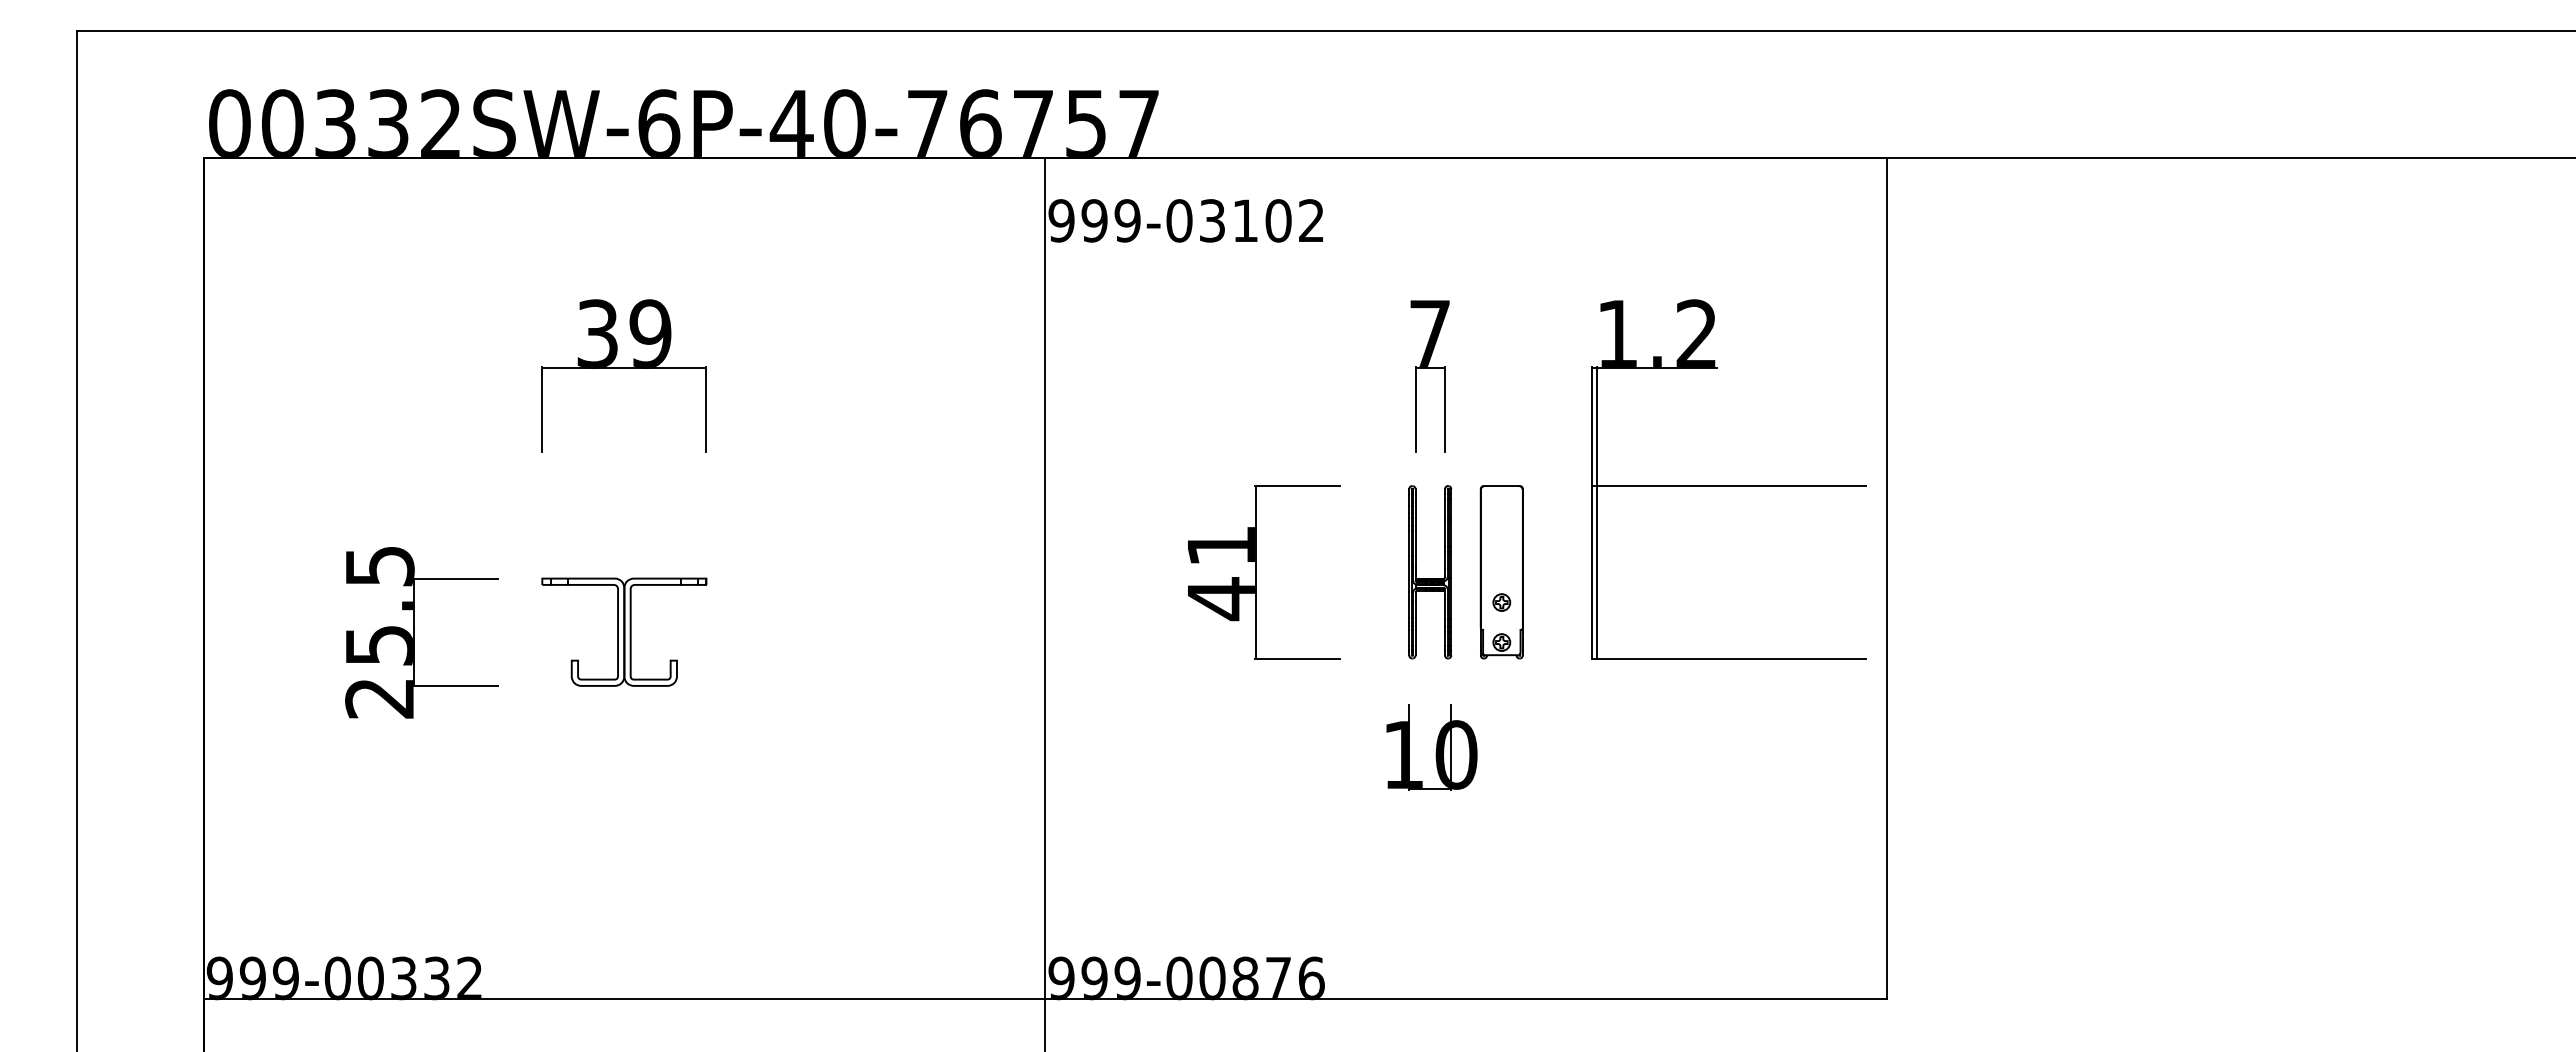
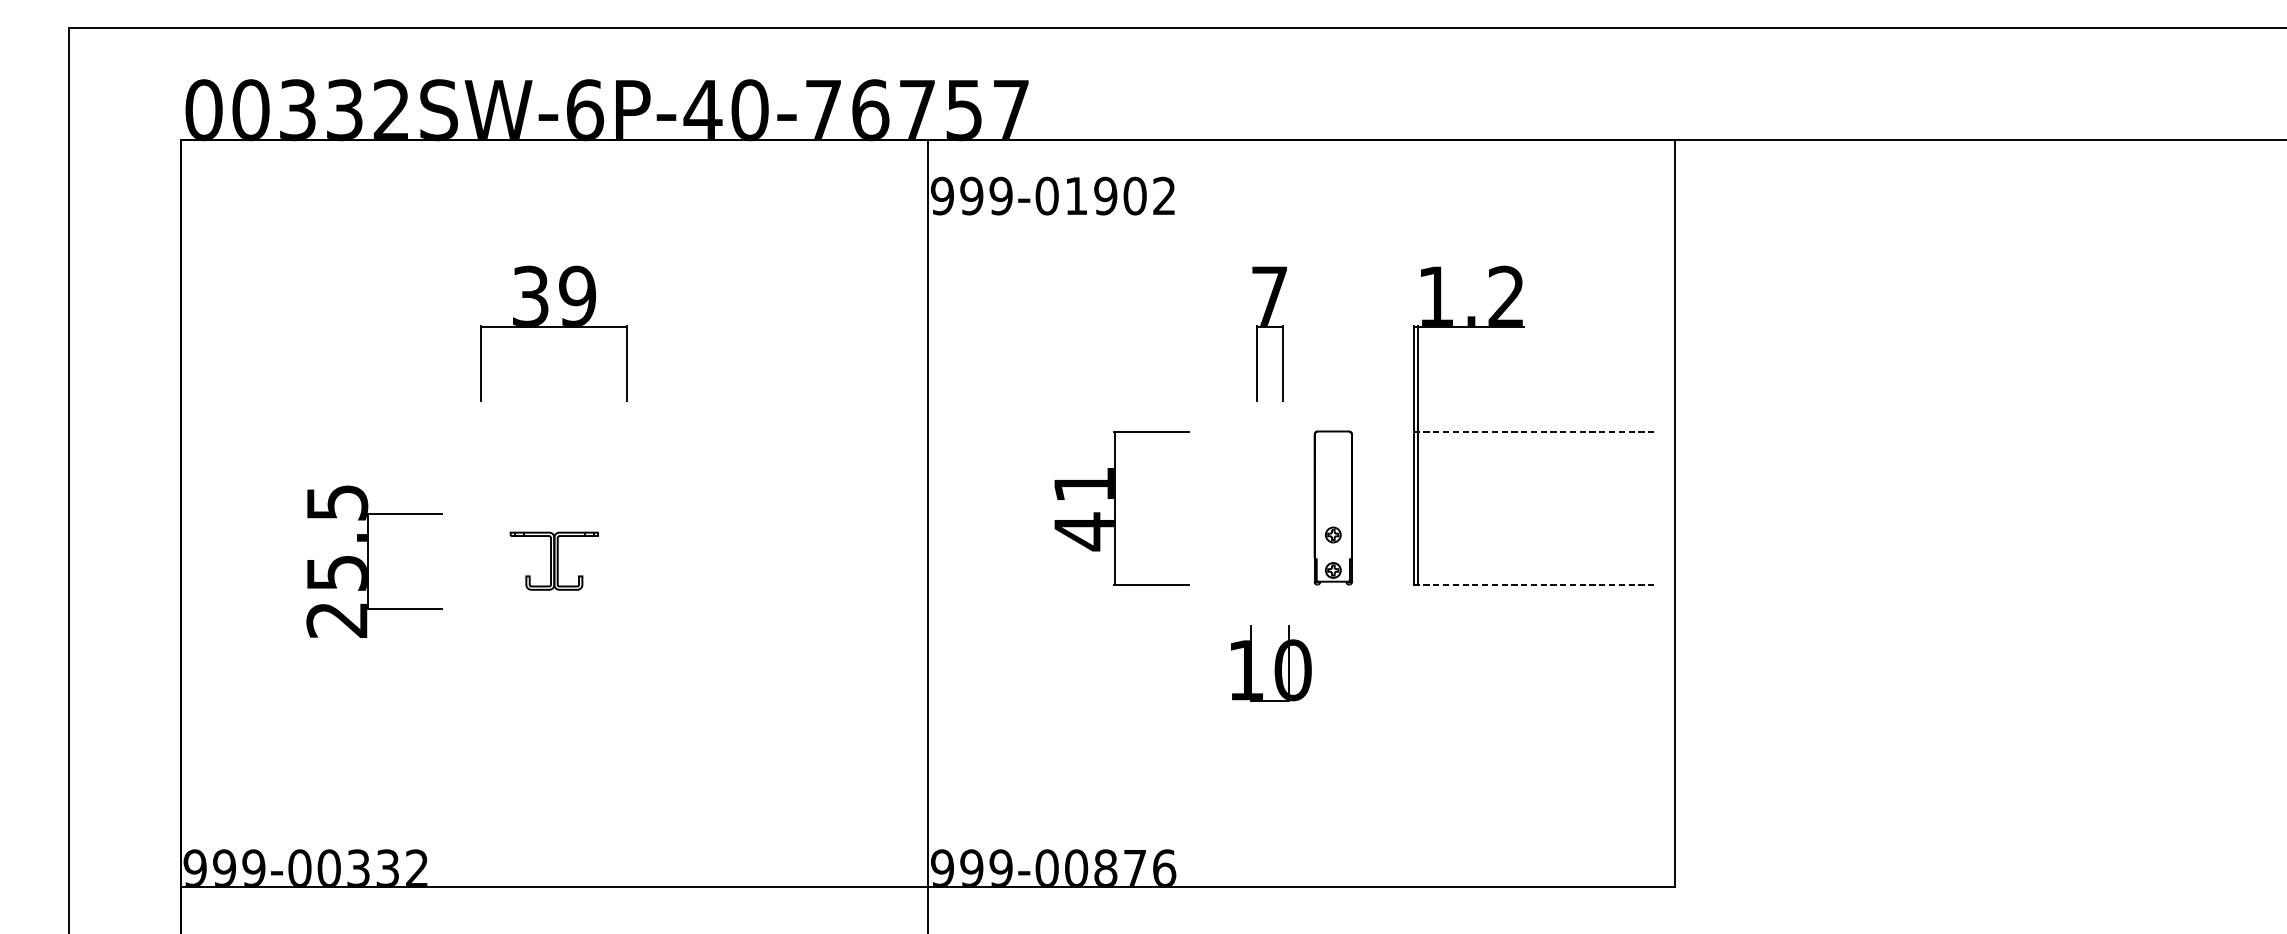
text: (1229, 220) -> (1091, 195), 999-03102 -> 999-01902
line: (1729, 486) -> (1535, 431), solid -> dashed
part: (1430, 572) -> (1270, 508), removed
part: (624, 631) -> (554, 560), size x0.6
line: (1729, 658) -> (1535, 584), solid -> dashed

